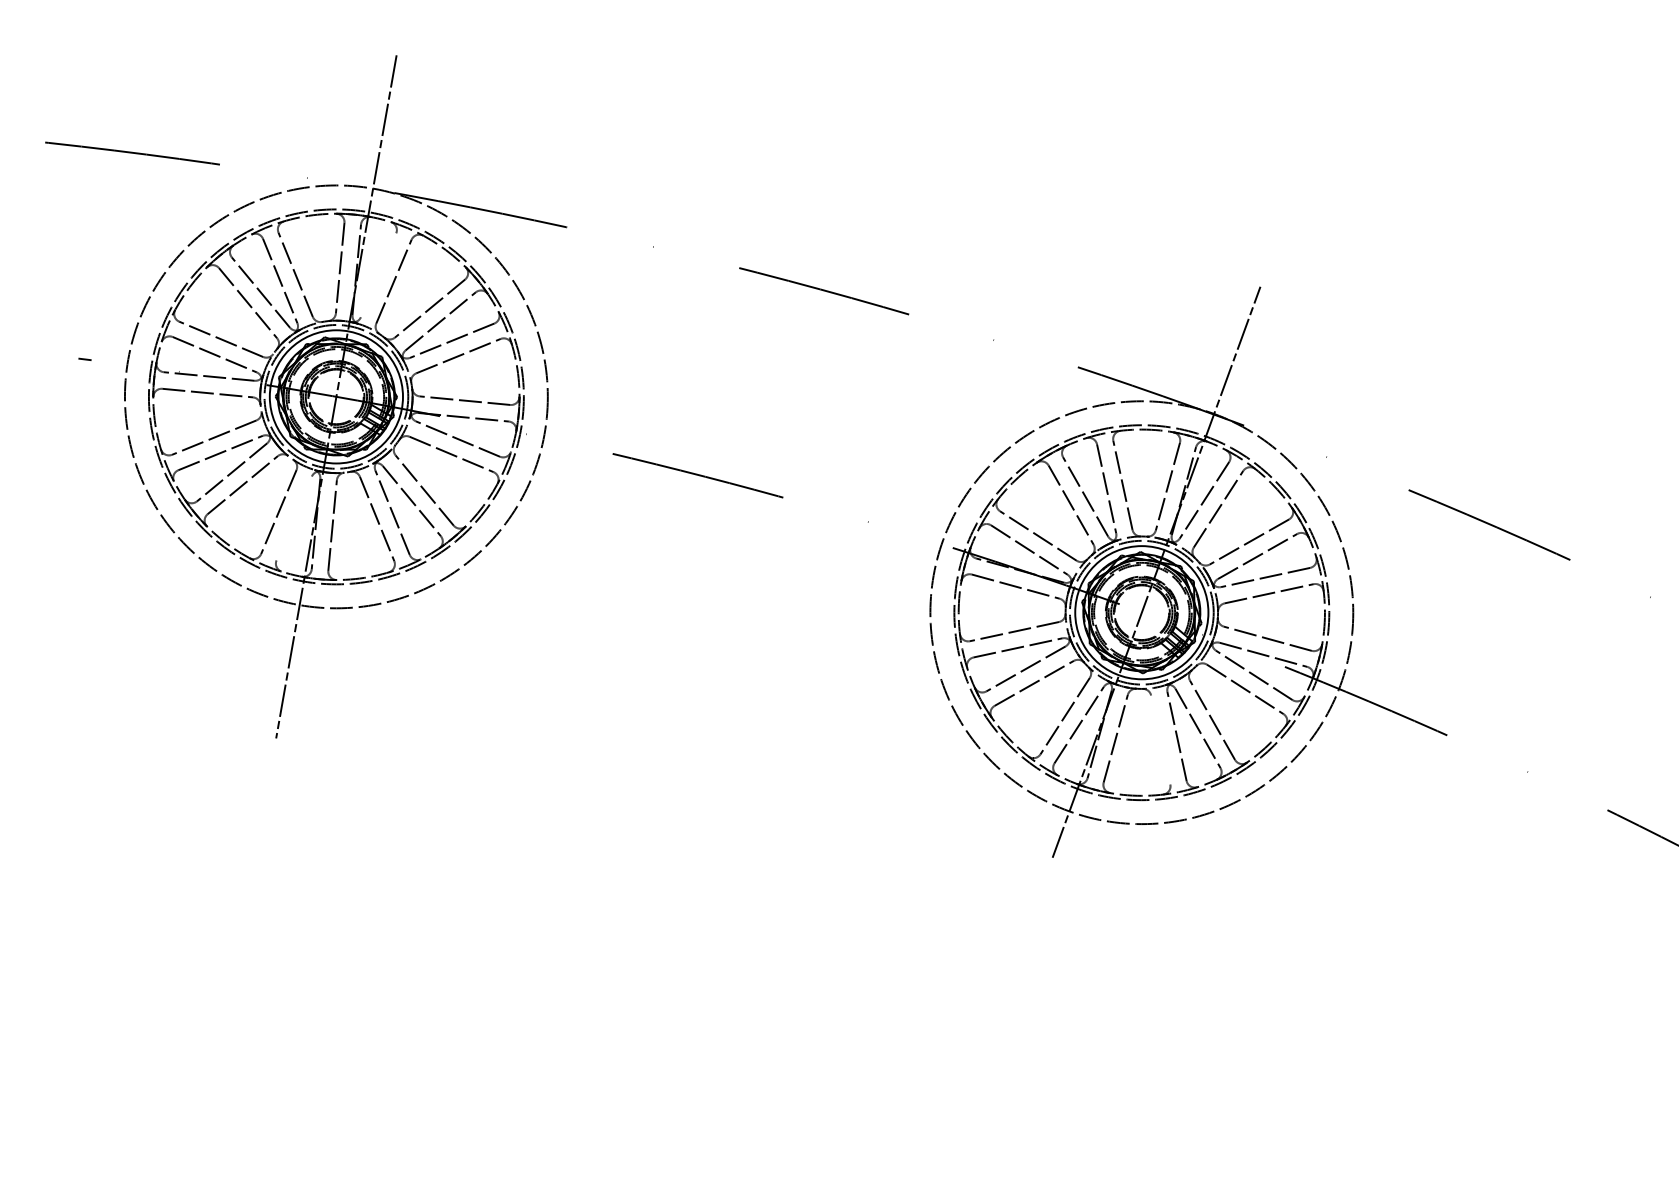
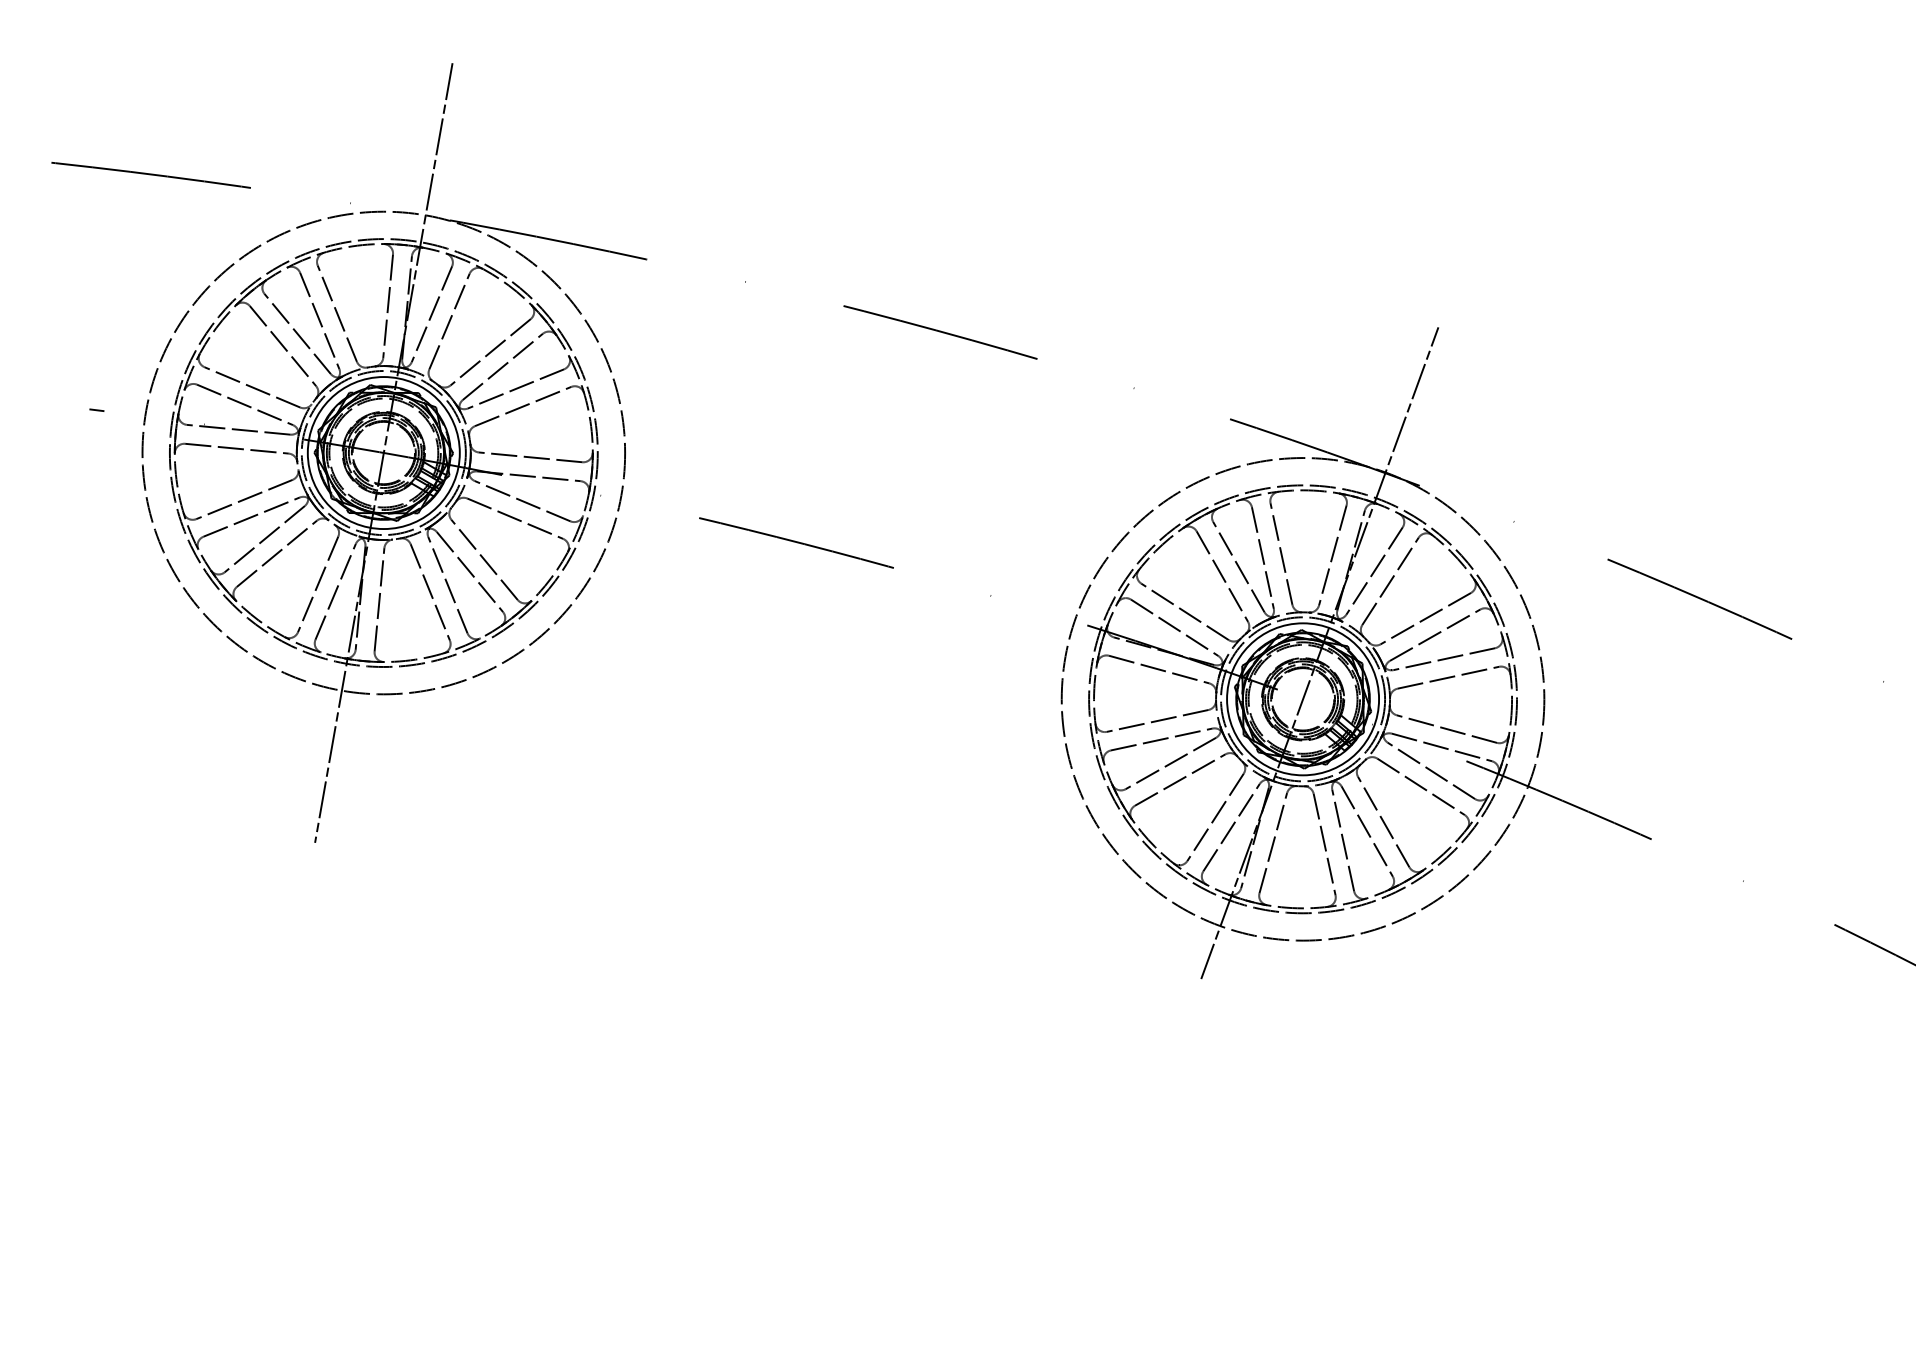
line: (378, 275) -> (431, 314), added
line: (294, 518) -> (335, 591), added
line: (1160, 739) -> (1324, 844), added

